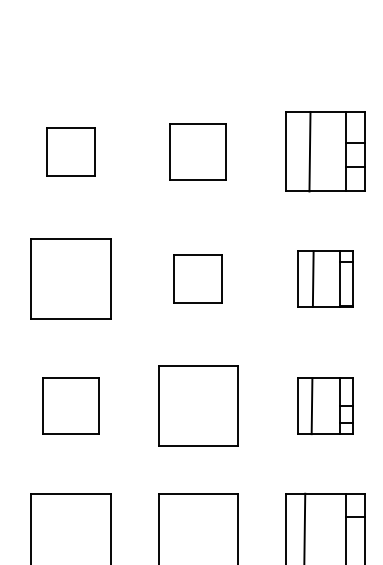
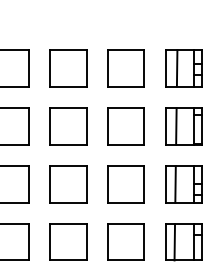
part: (71, 151) -> (68, 68), size x1.67
part: (196, 151) -> (125, 68), size x1.43
part: (196, 279) -> (125, 126), size x1.67
part: (323, 279) -> (183, 126), size x1.43
part: (71, 406) -> (68, 184), size x1.43
part: (323, 406) -> (183, 184), size x1.43

